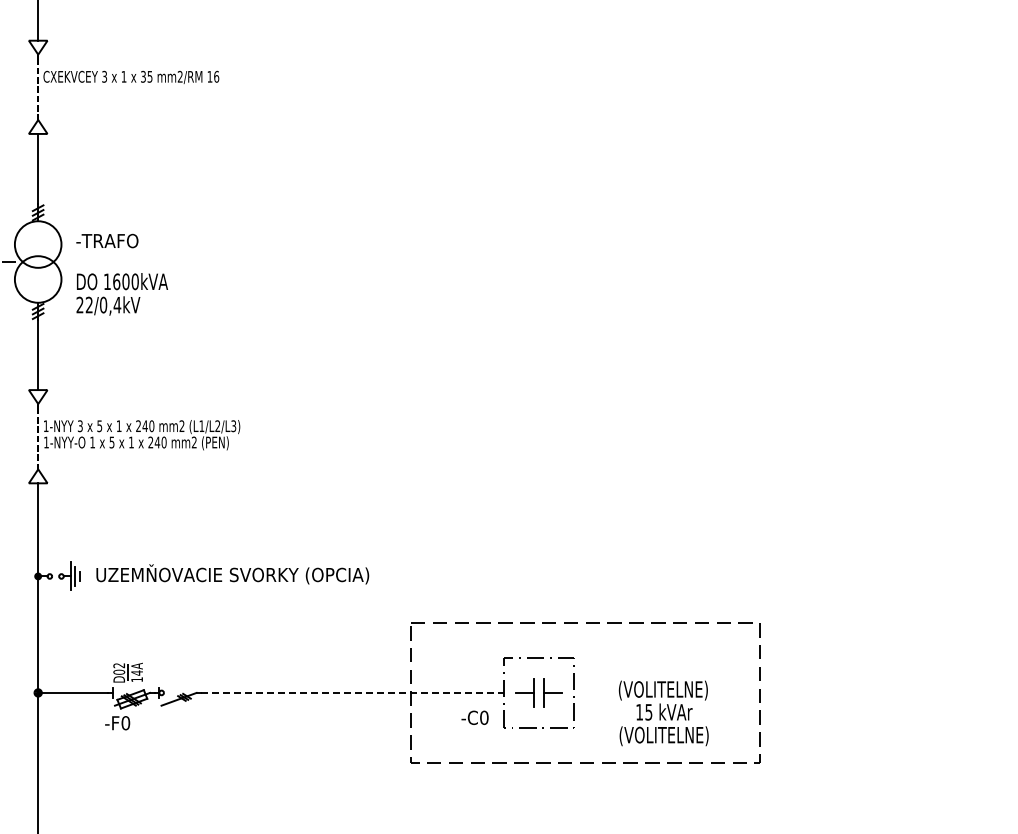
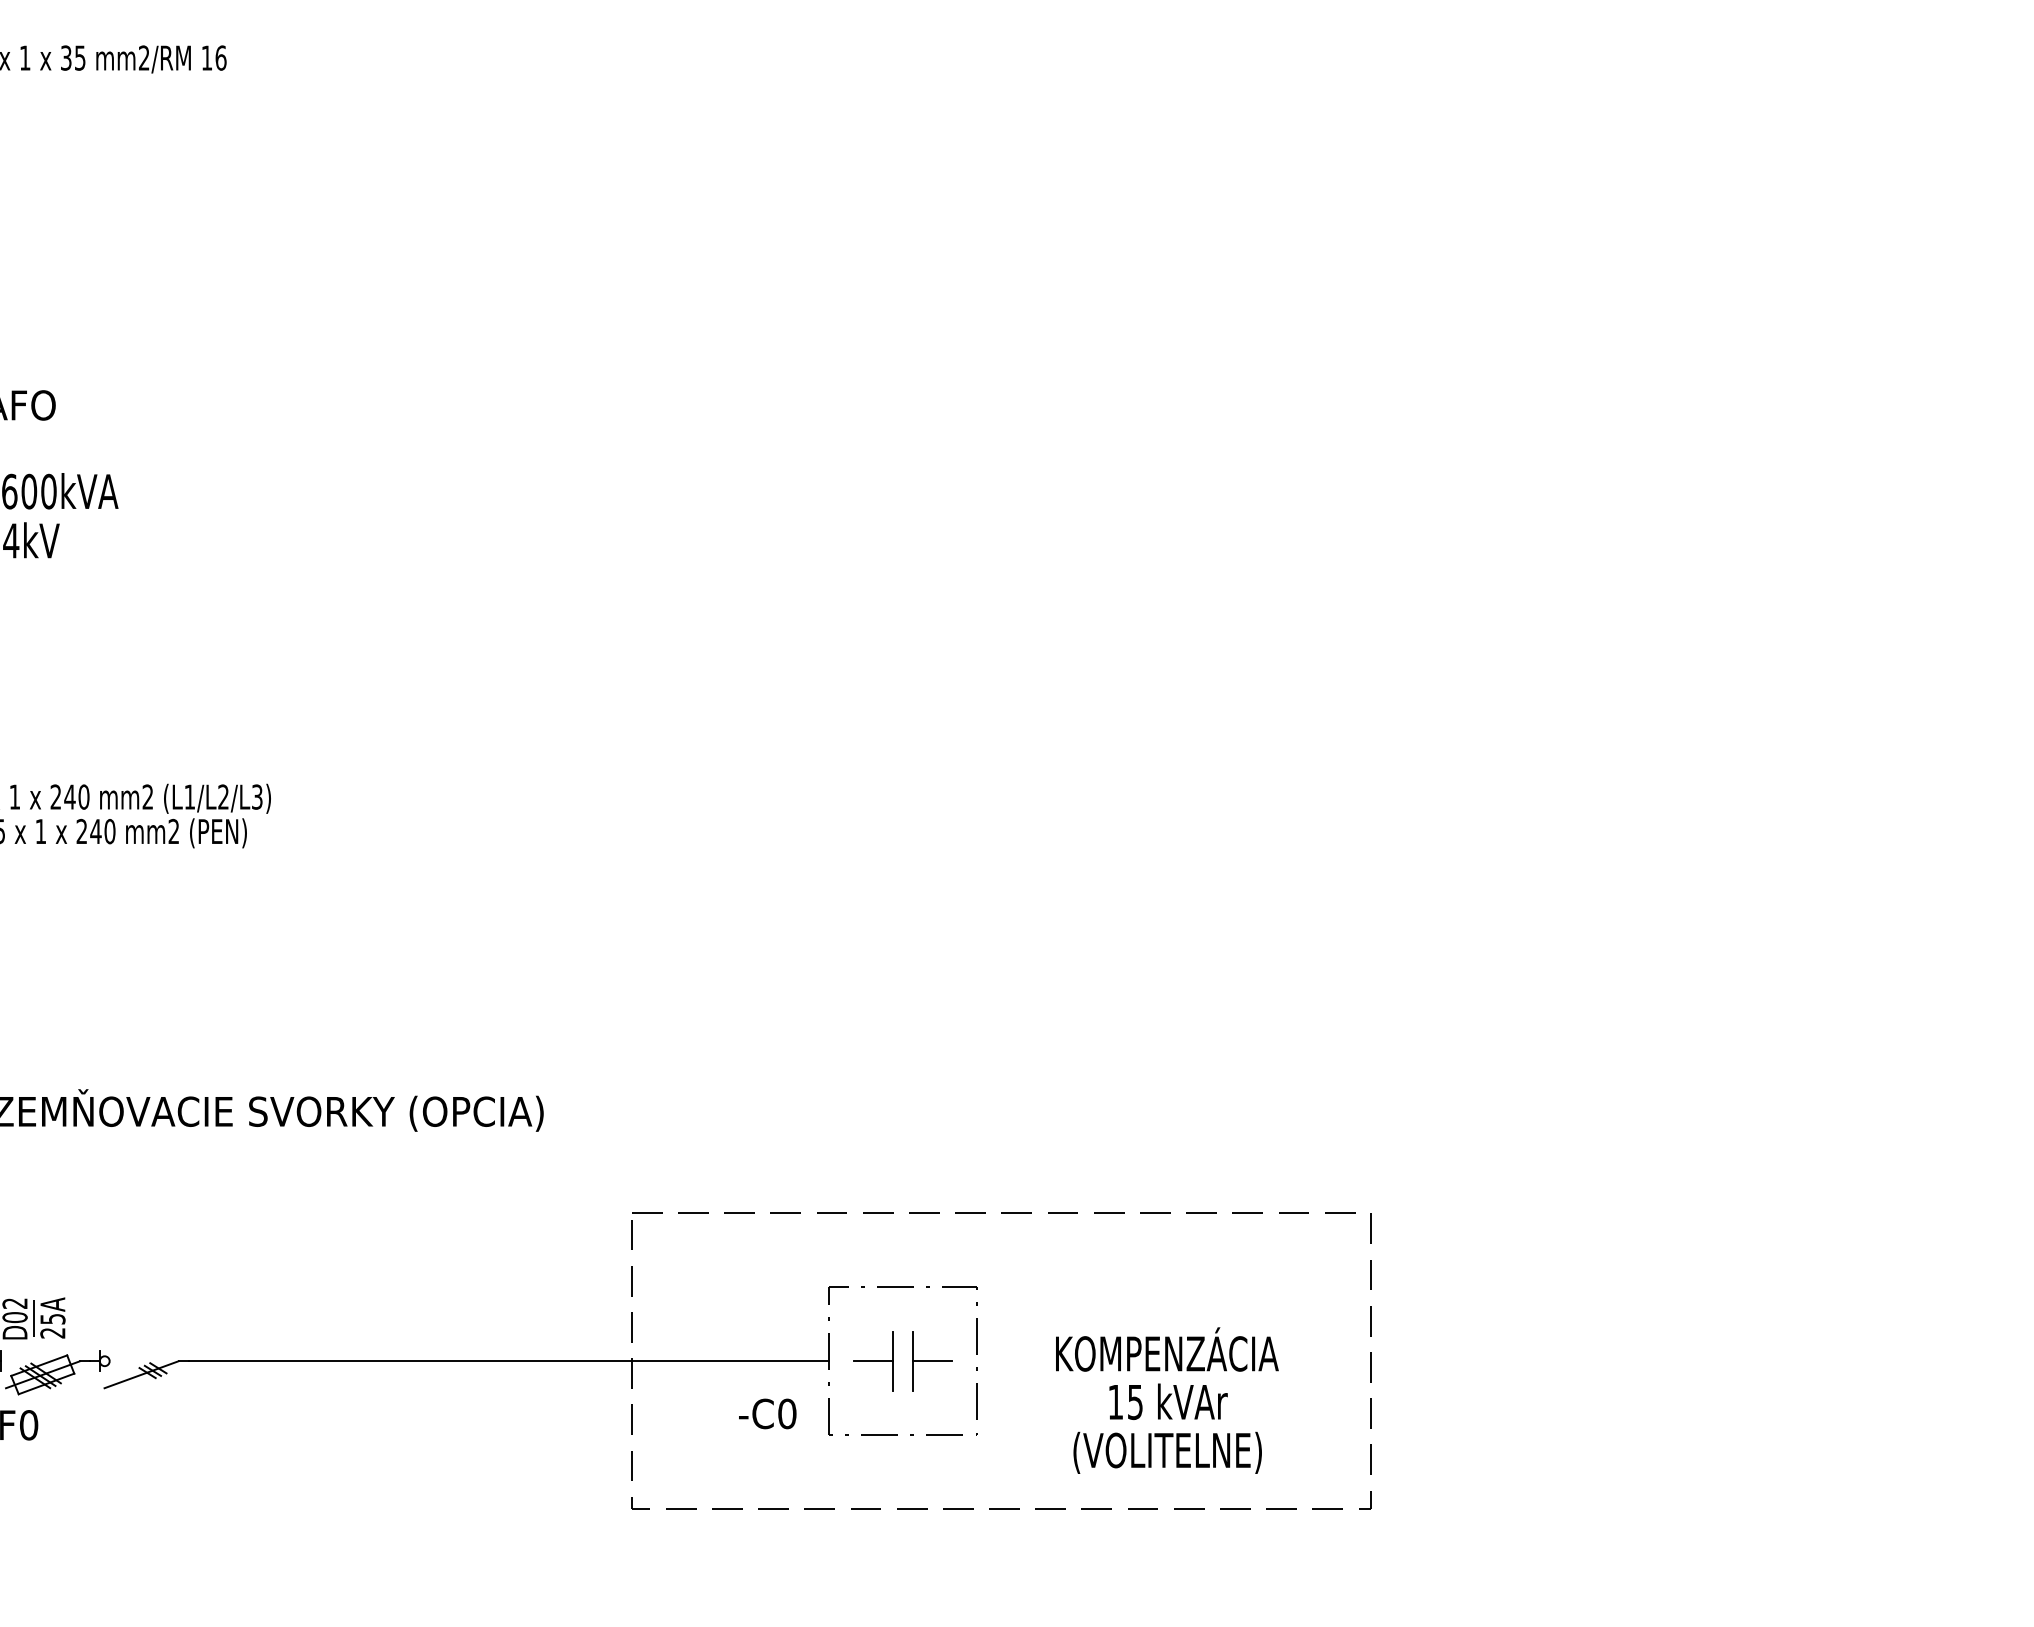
text: (137, 676) -> (53, 1326), 14A -> 25A
text: (663, 688) -> (1166, 1351), (VOLITELNE) -> KOMPENZÁCIA
line: (353, 692) -> (510, 1360), dashed -> solid

